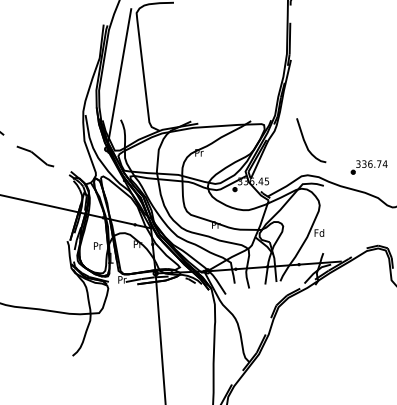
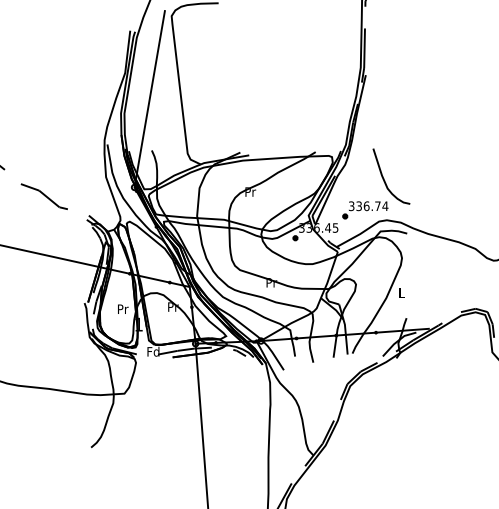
part: (369, 167) -> (365, 210), moved
text: (319, 232) -> (401, 292), Fd -> L
text: (122, 279) -> (153, 351), Pr -> Fd

